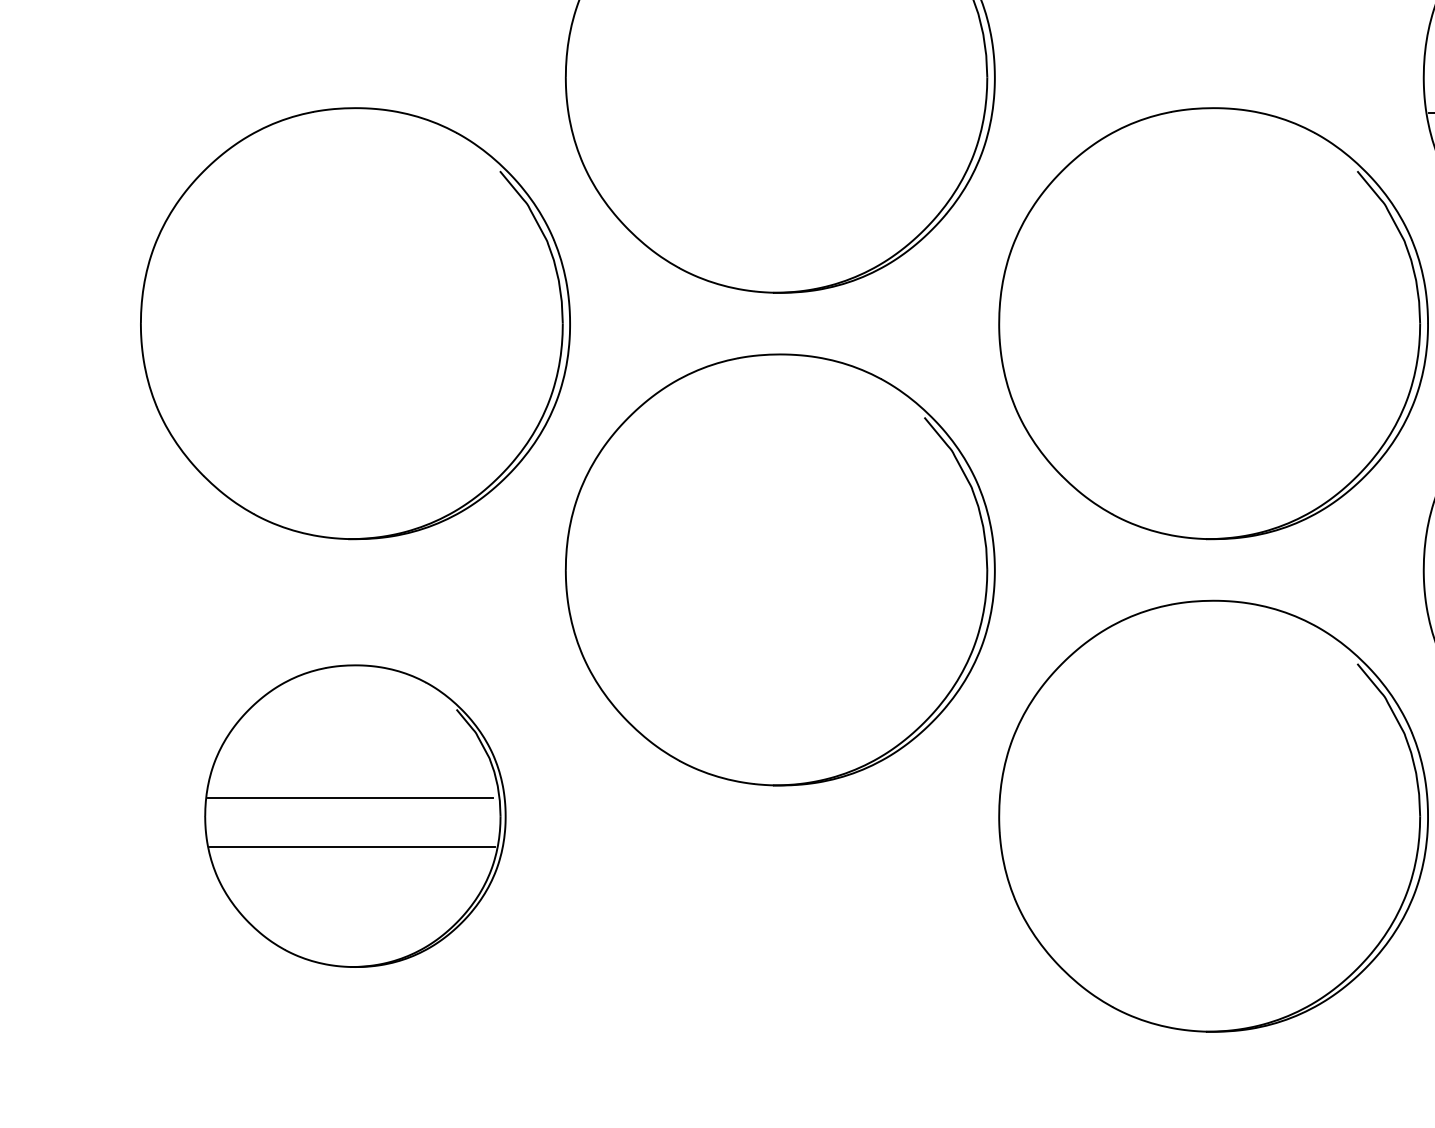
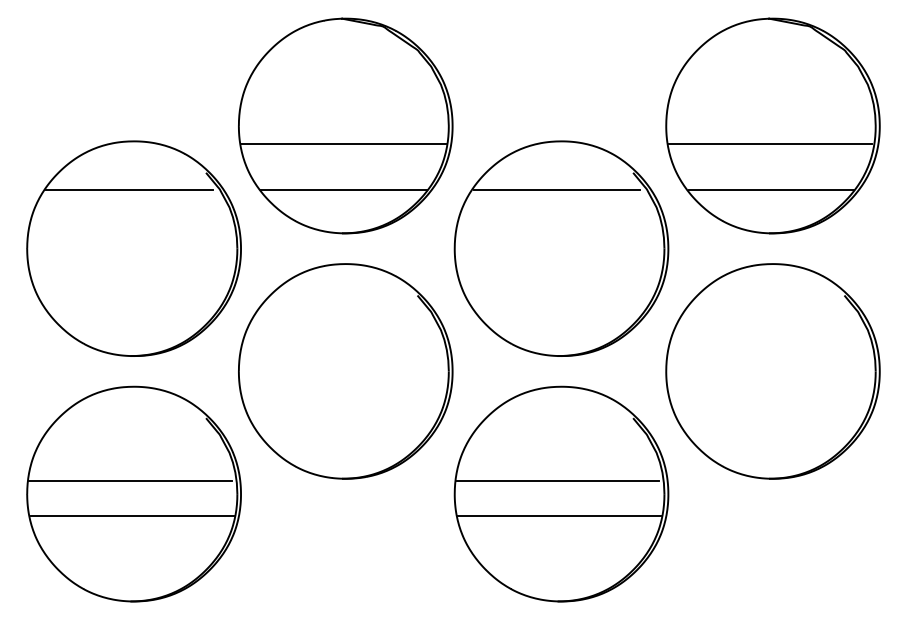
line: (775, 112) -> (343, 143), added
line: (346, 204) -> (129, 189), added
line: (775, 204) -> (343, 189), added
line: (1203, 204) -> (556, 189), added
line: (1205, 790) -> (557, 481), added
part: (354, 815) -> (133, 493), size x1.43
line: (1209, 859) -> (559, 515), added

